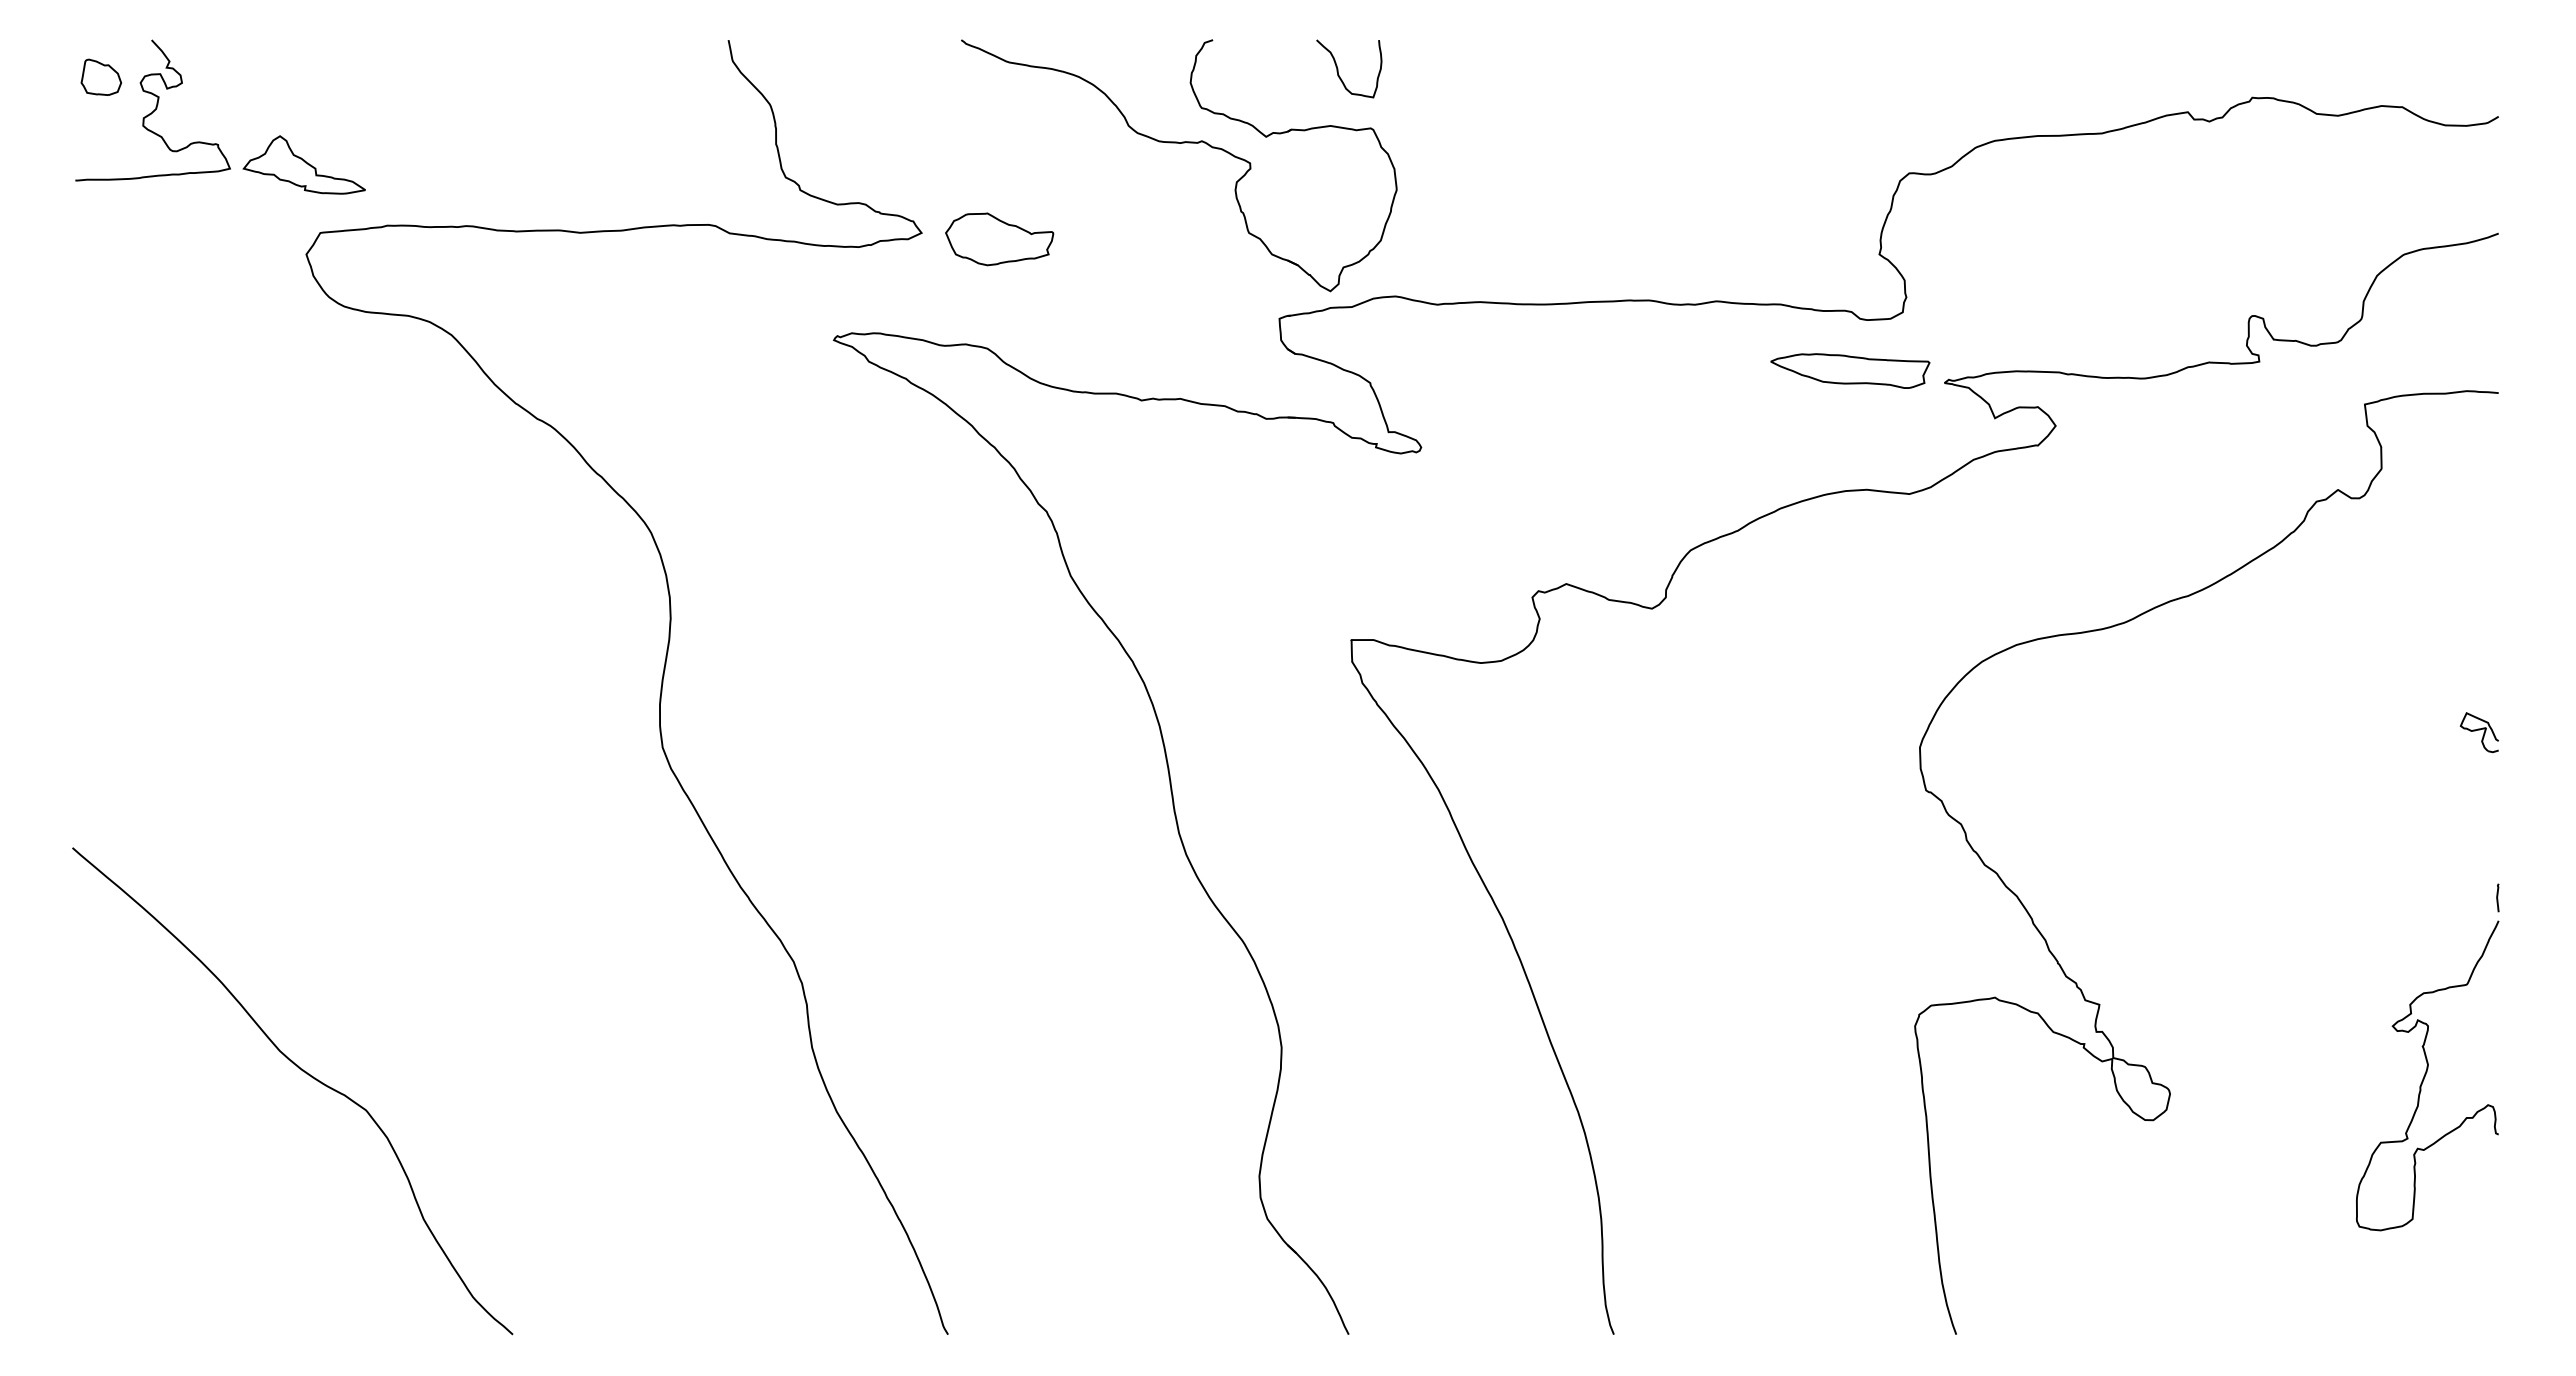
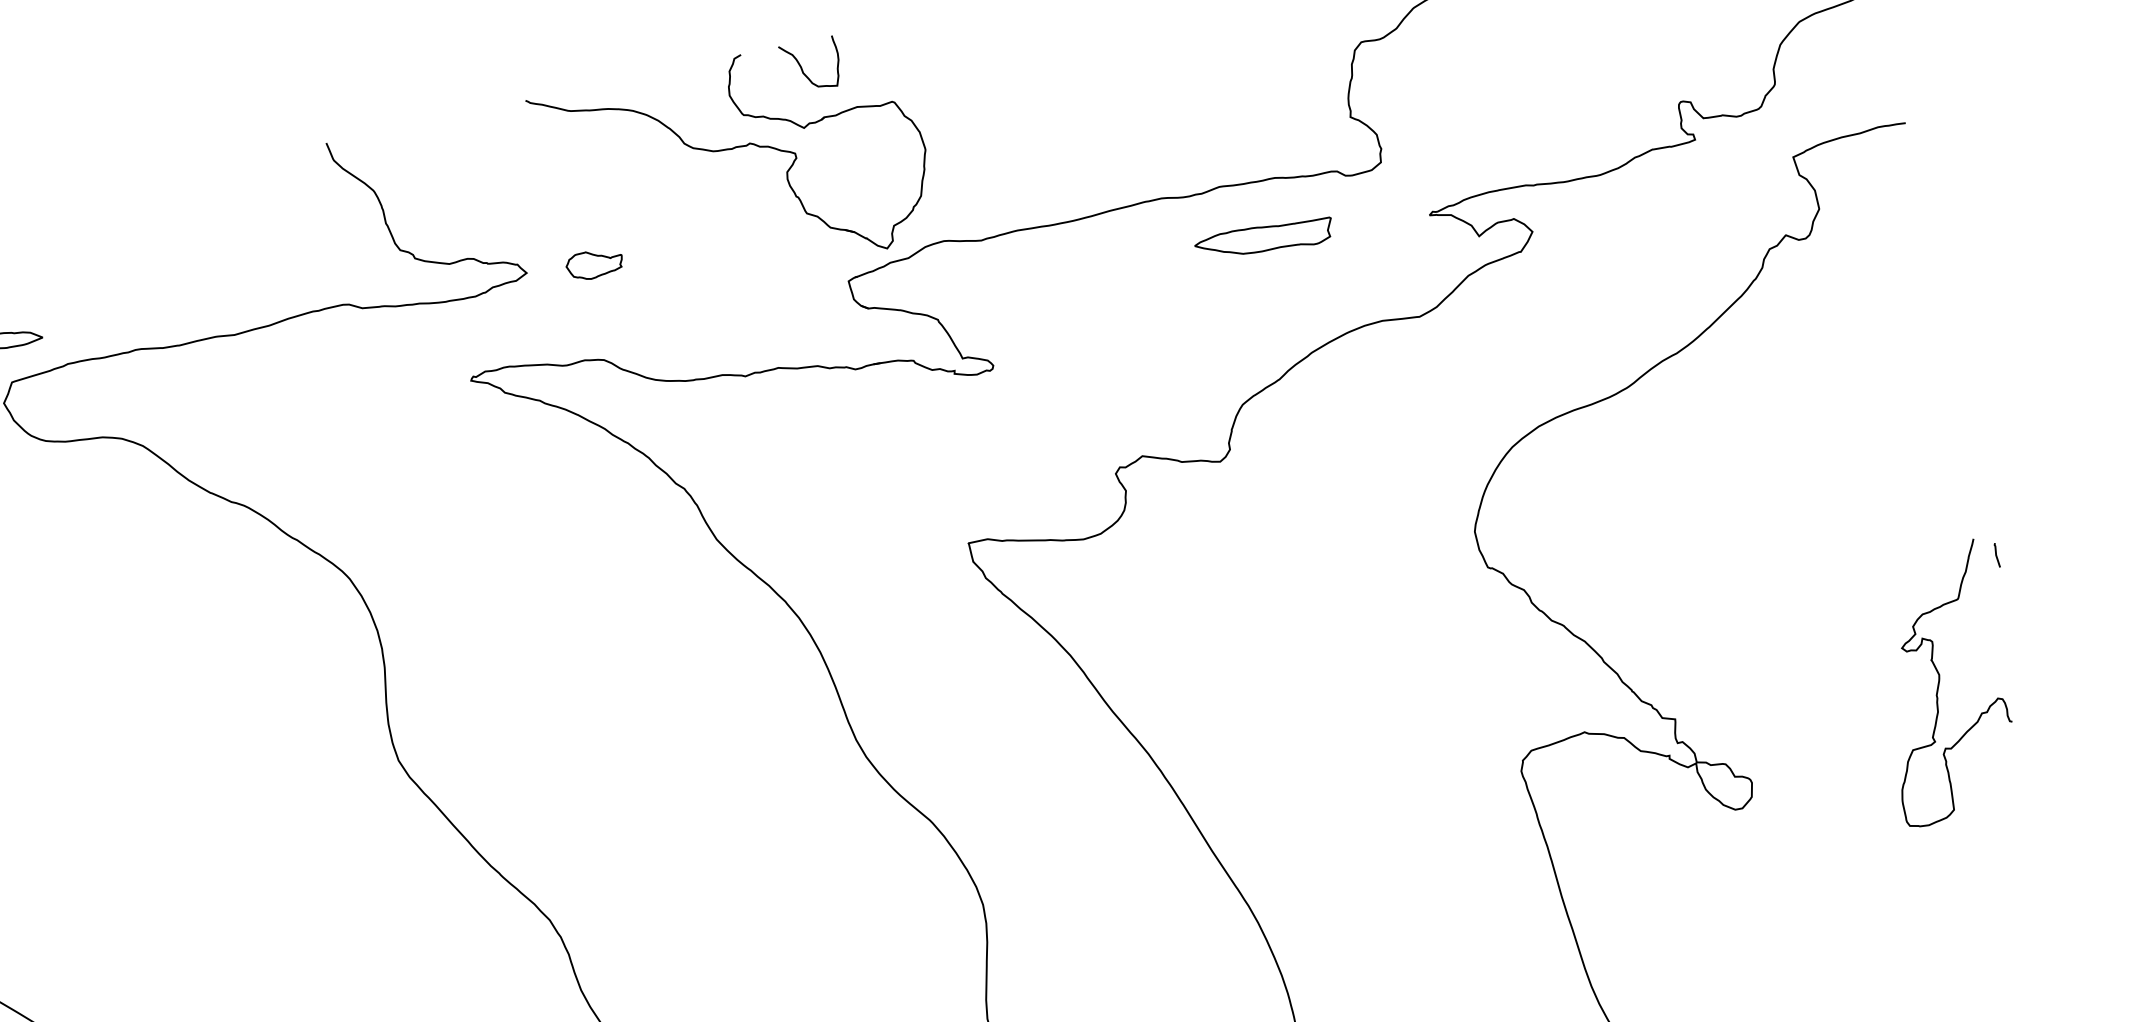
curve: (1338, 68) -> (802, 67), moved
part: (999, 239) -> (594, 264), size x0.6
part: (1850, 370) -> (1264, 239), moved
part: (2478, 732) -> (1950, 417), removed
curve: (2426, 1074) -> (1939, 683), moved

